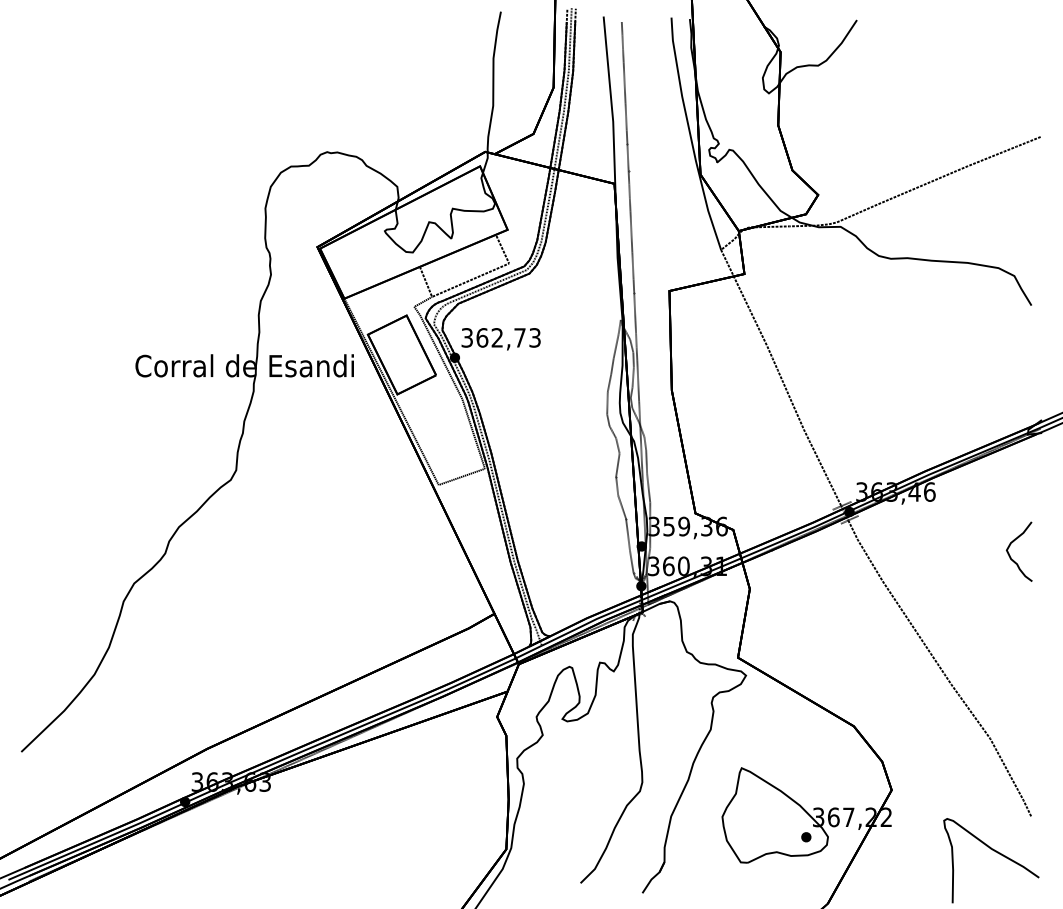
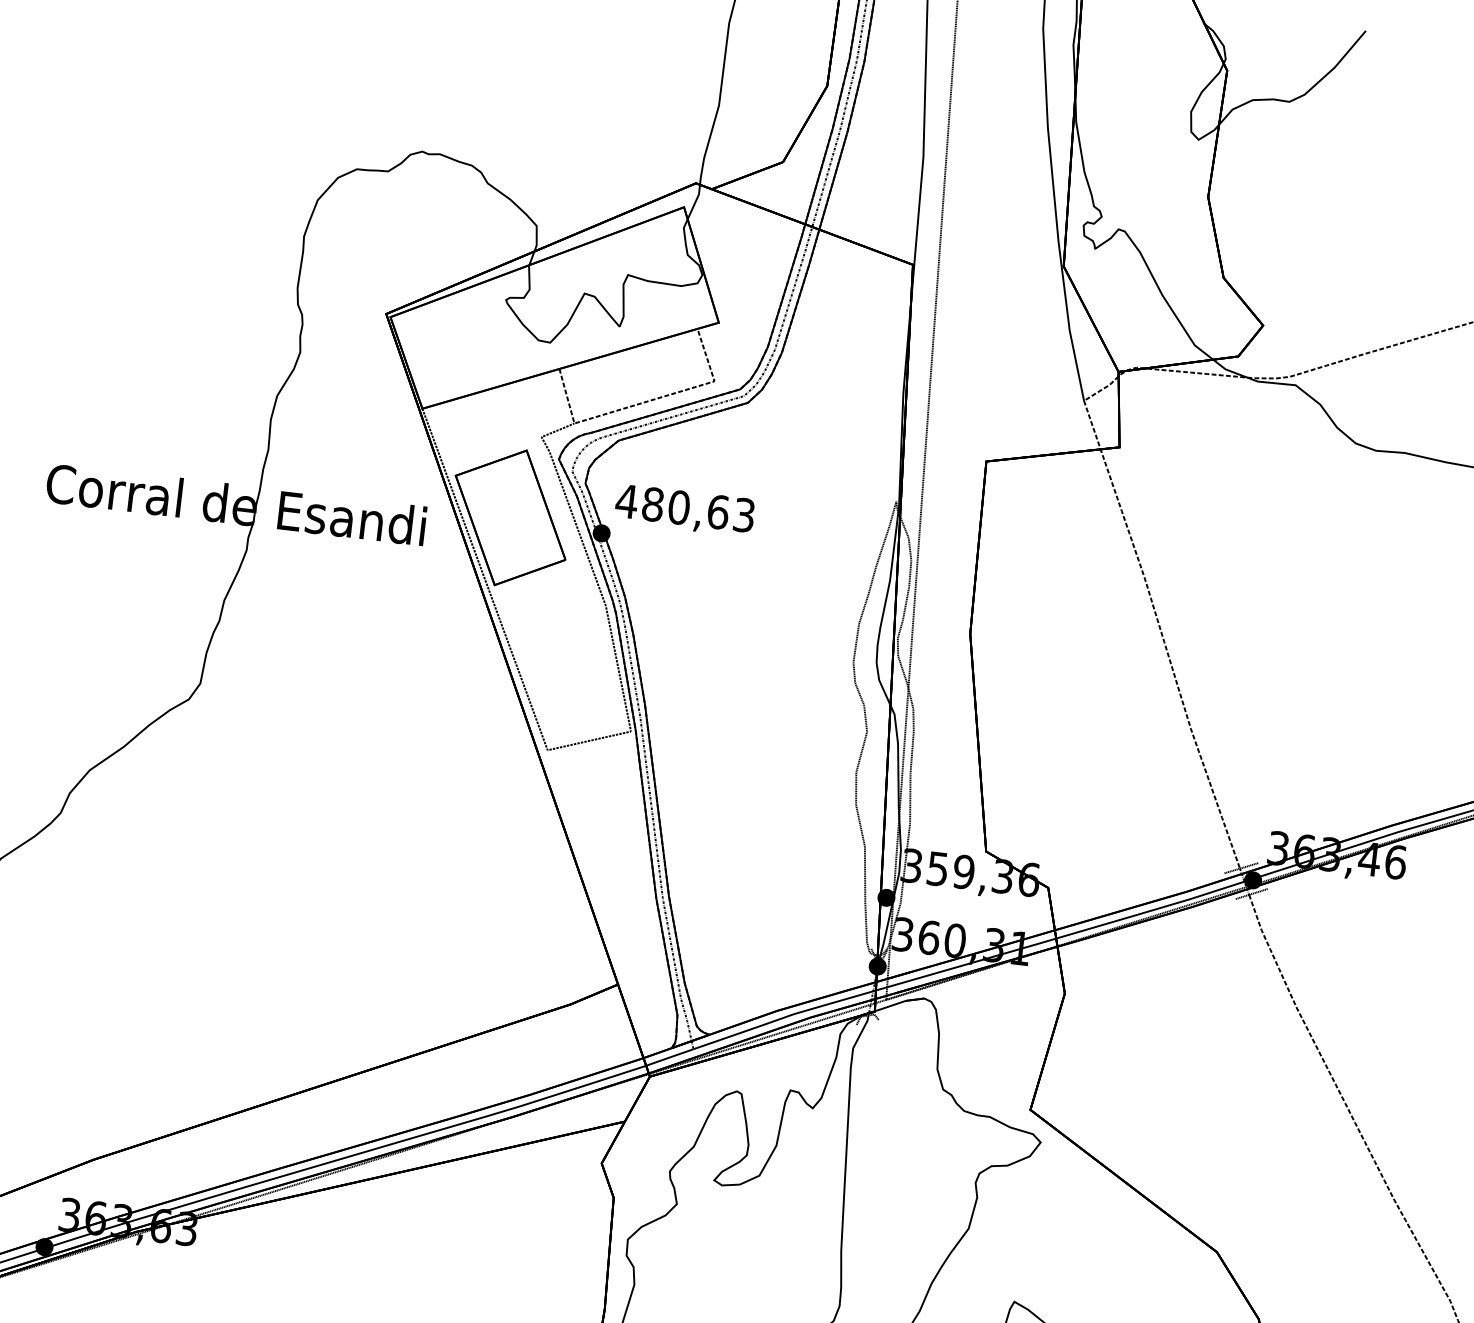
text: (493, 337) -> (672, 506), 362,73 -> 480,63

